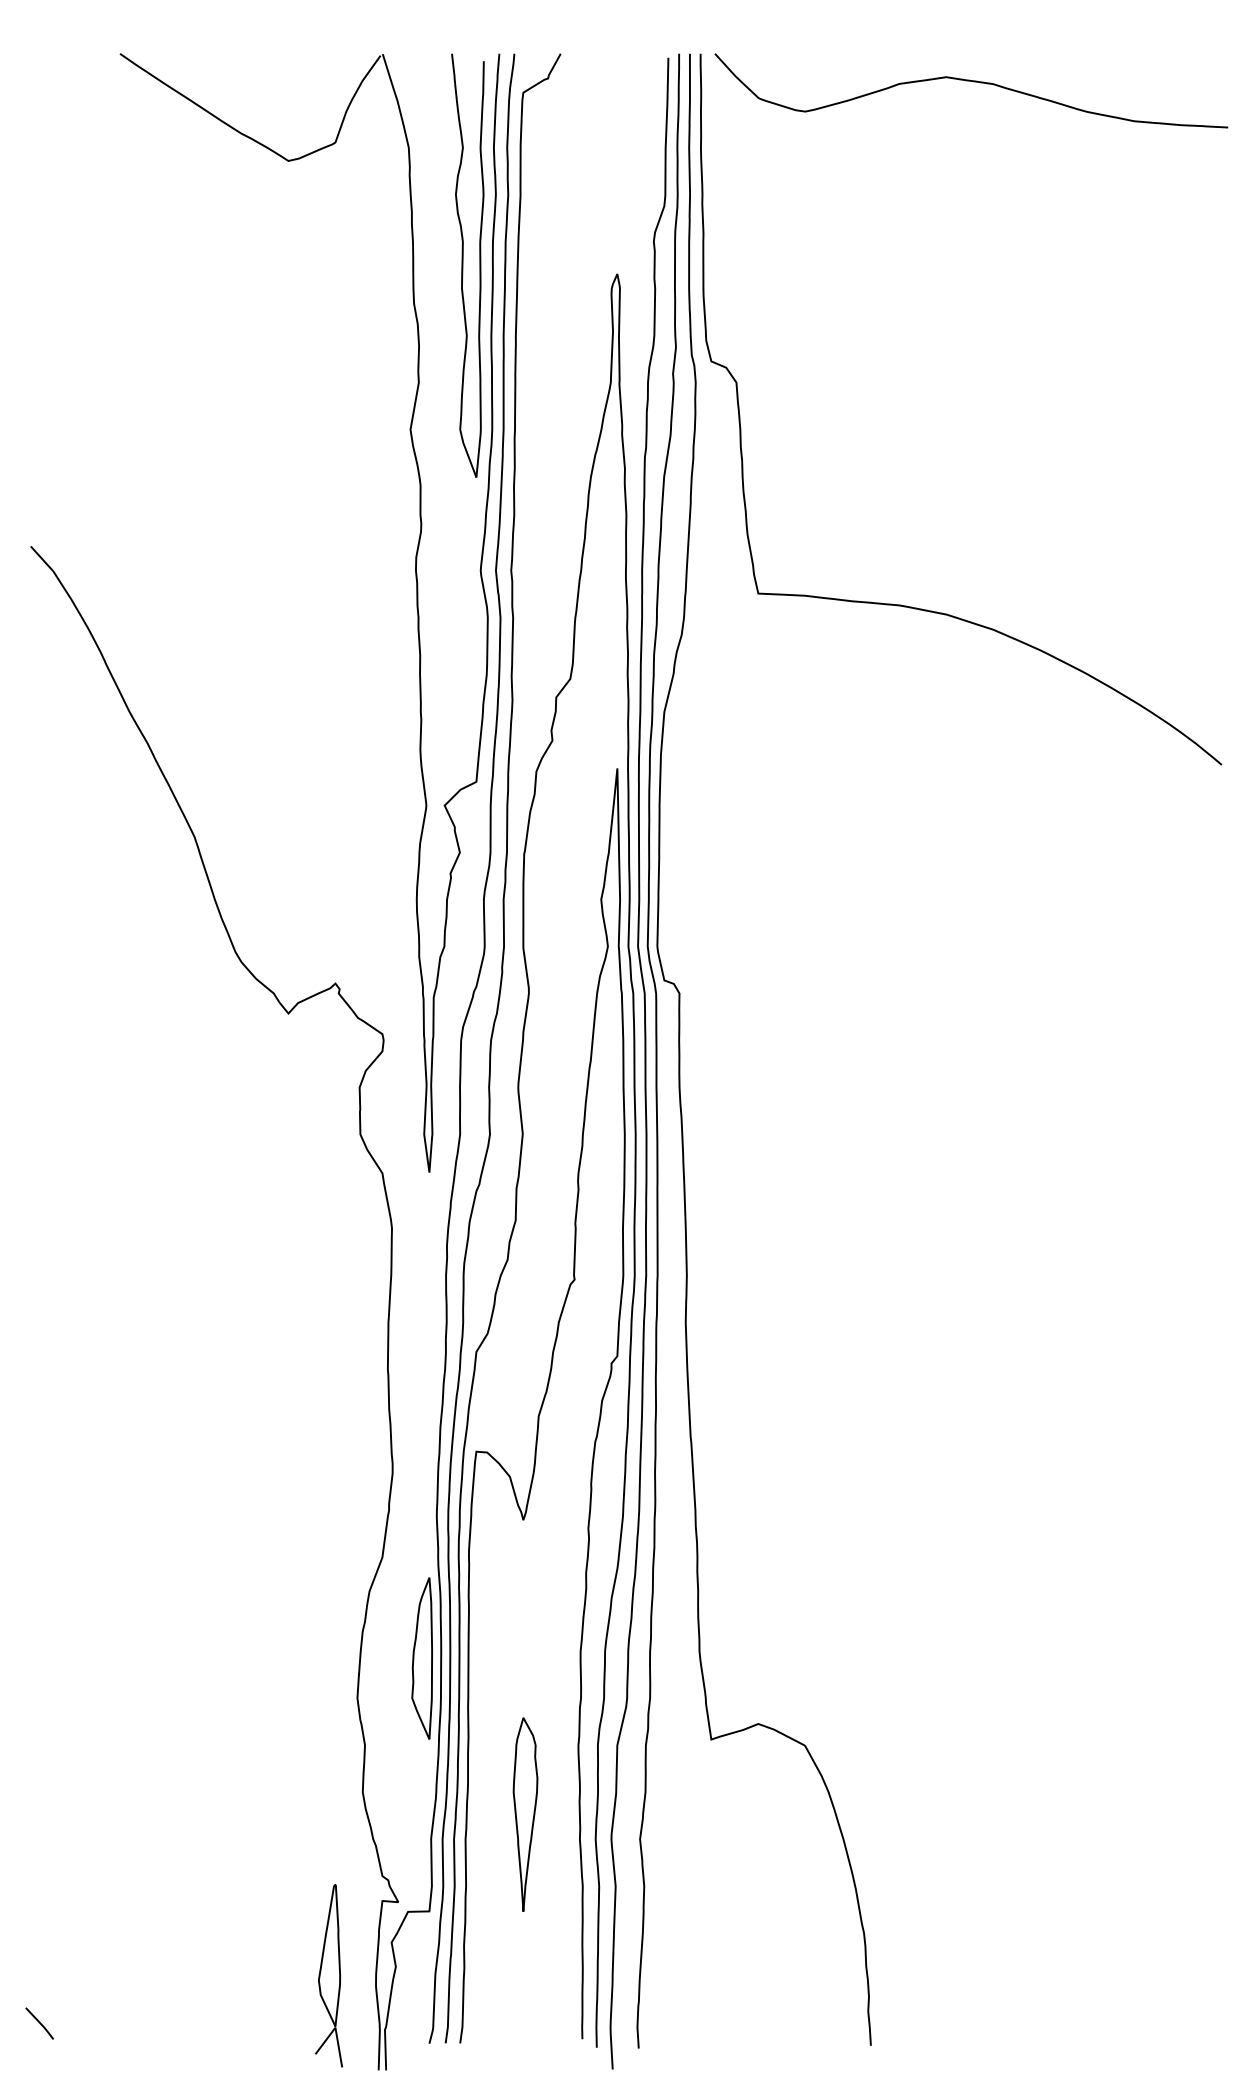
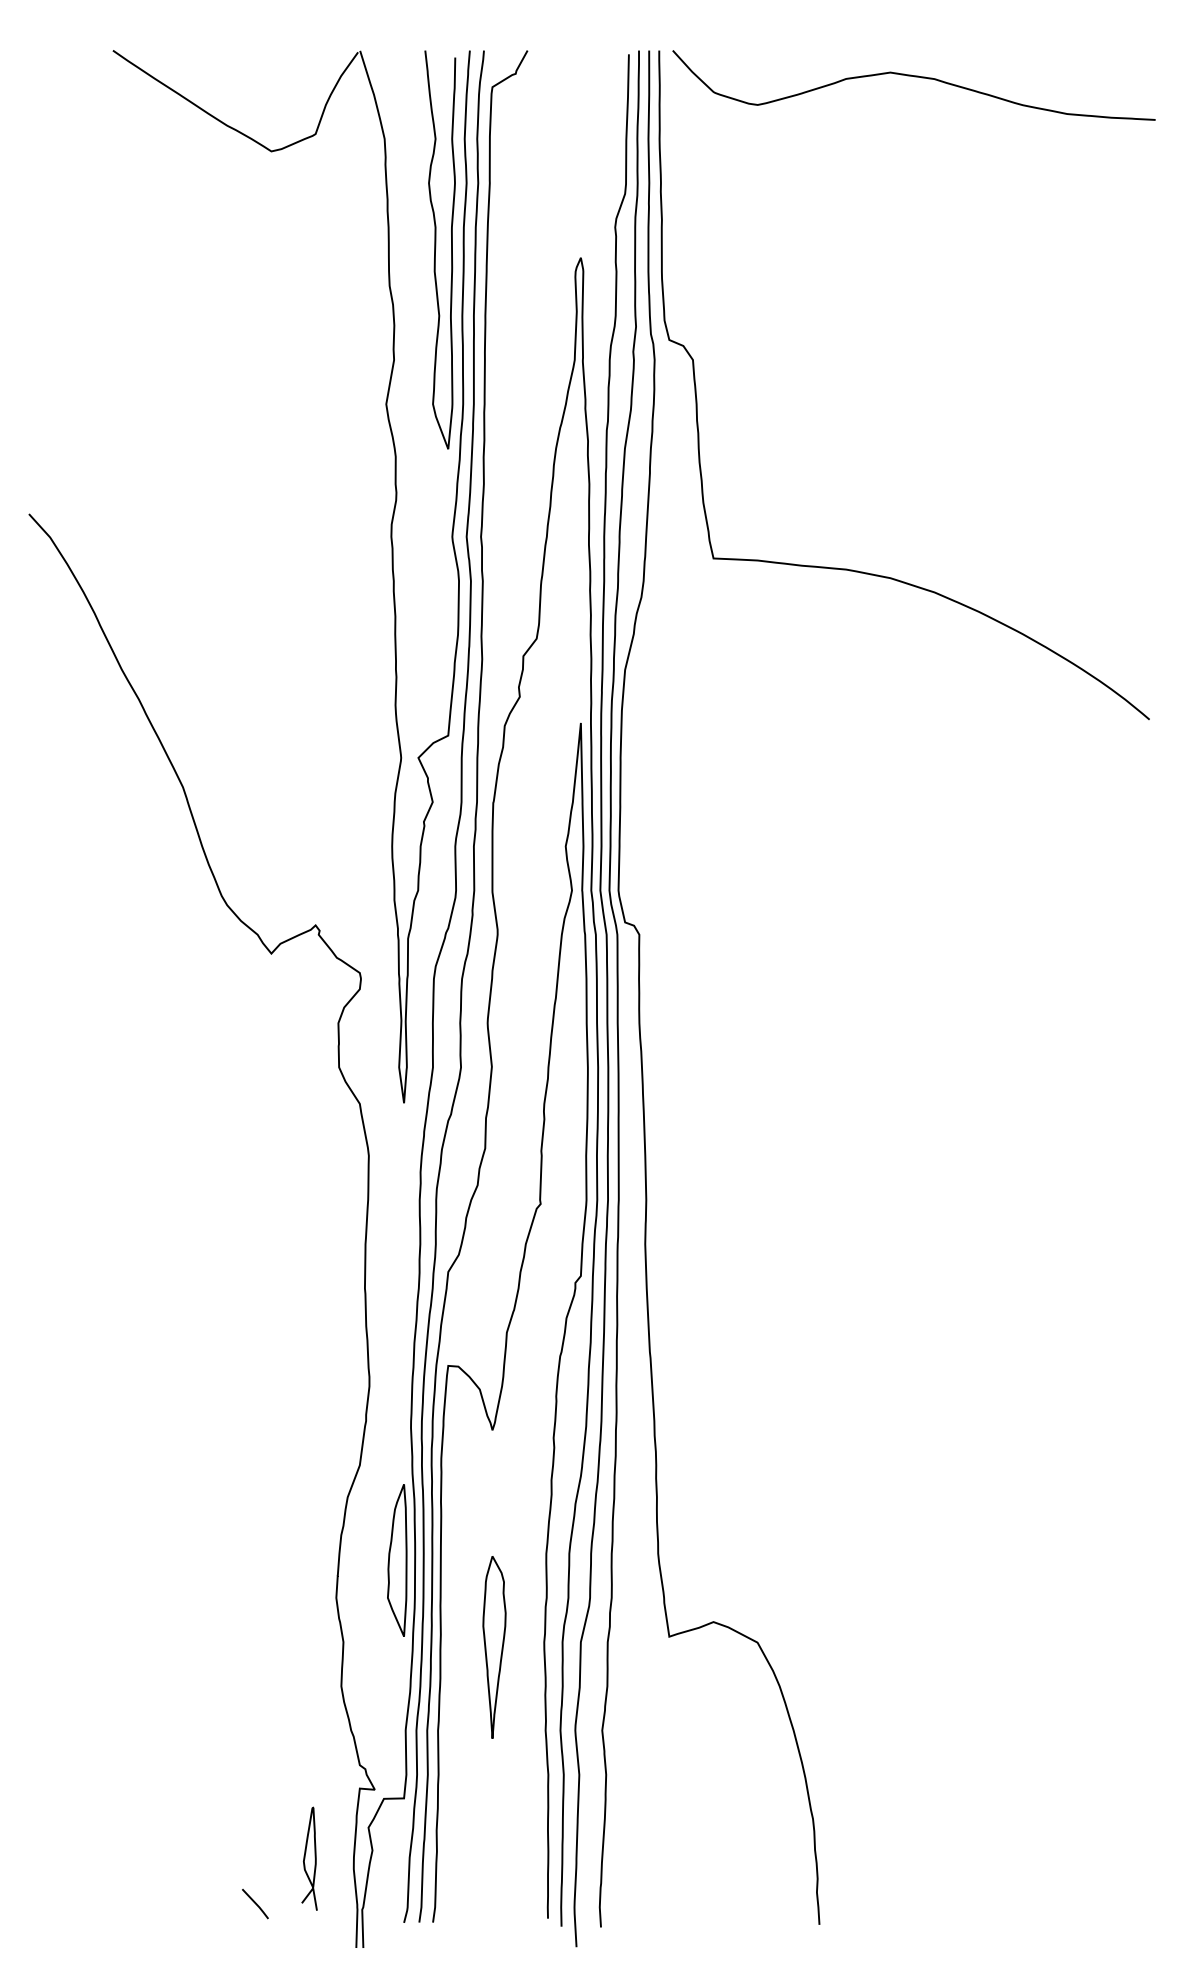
part: (525, 1814) -> (494, 1647), moved
part: (328, 1975) -> (309, 1858), size x0.6
line: (39, 2024) -> (255, 1904), moved

